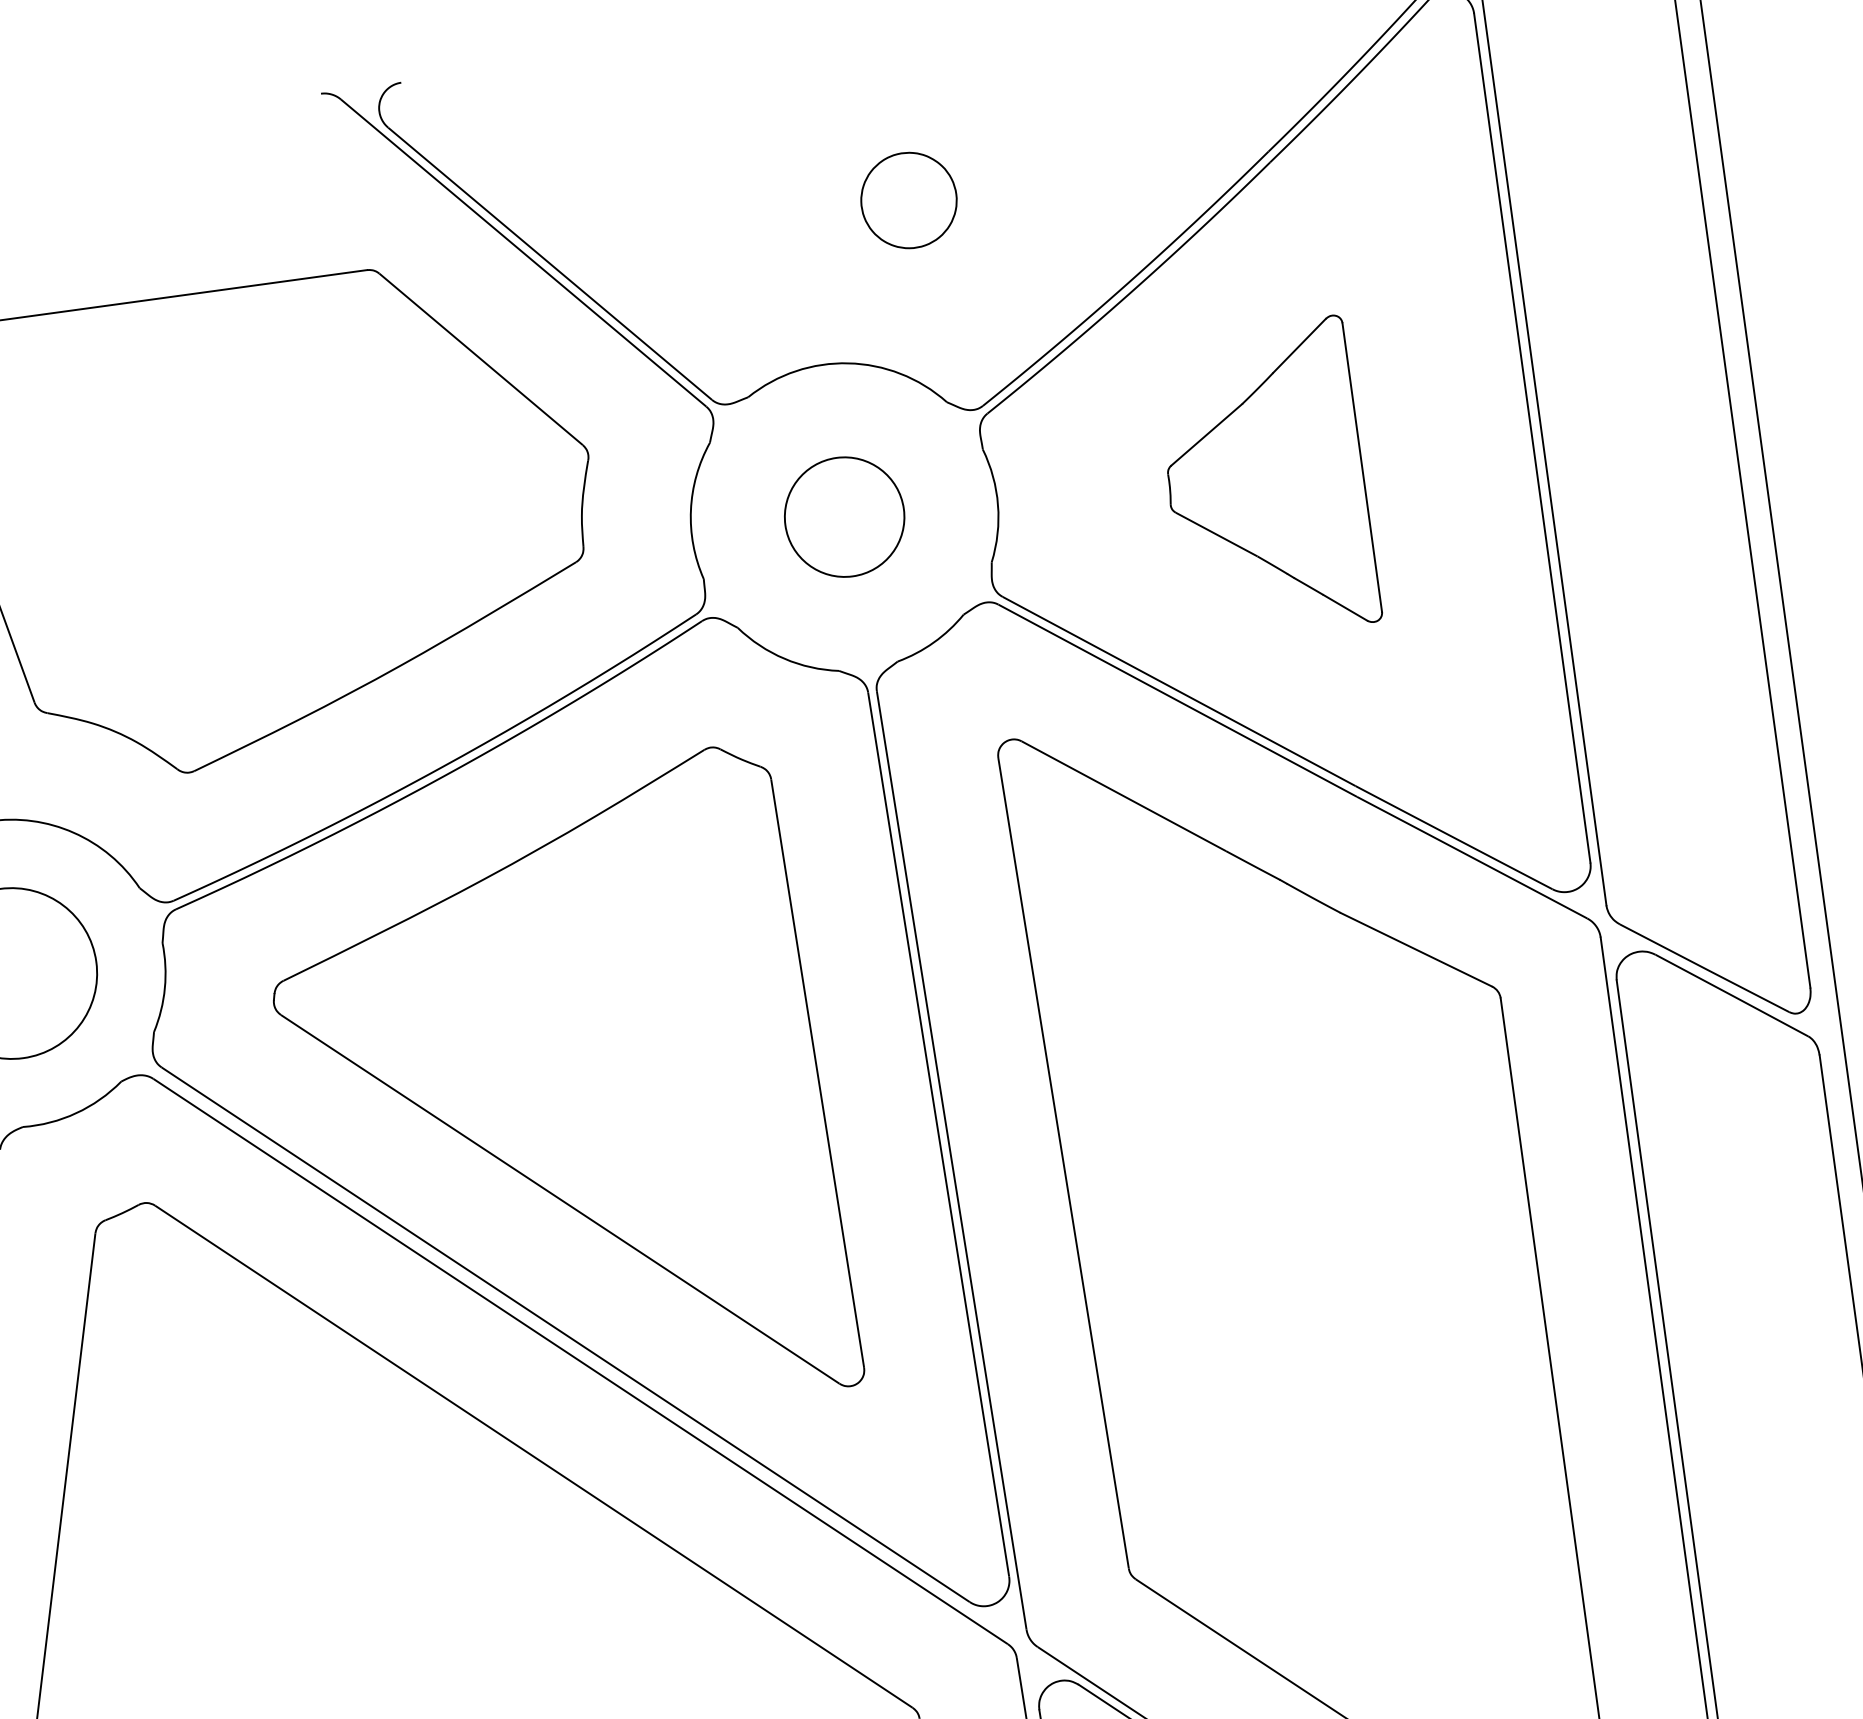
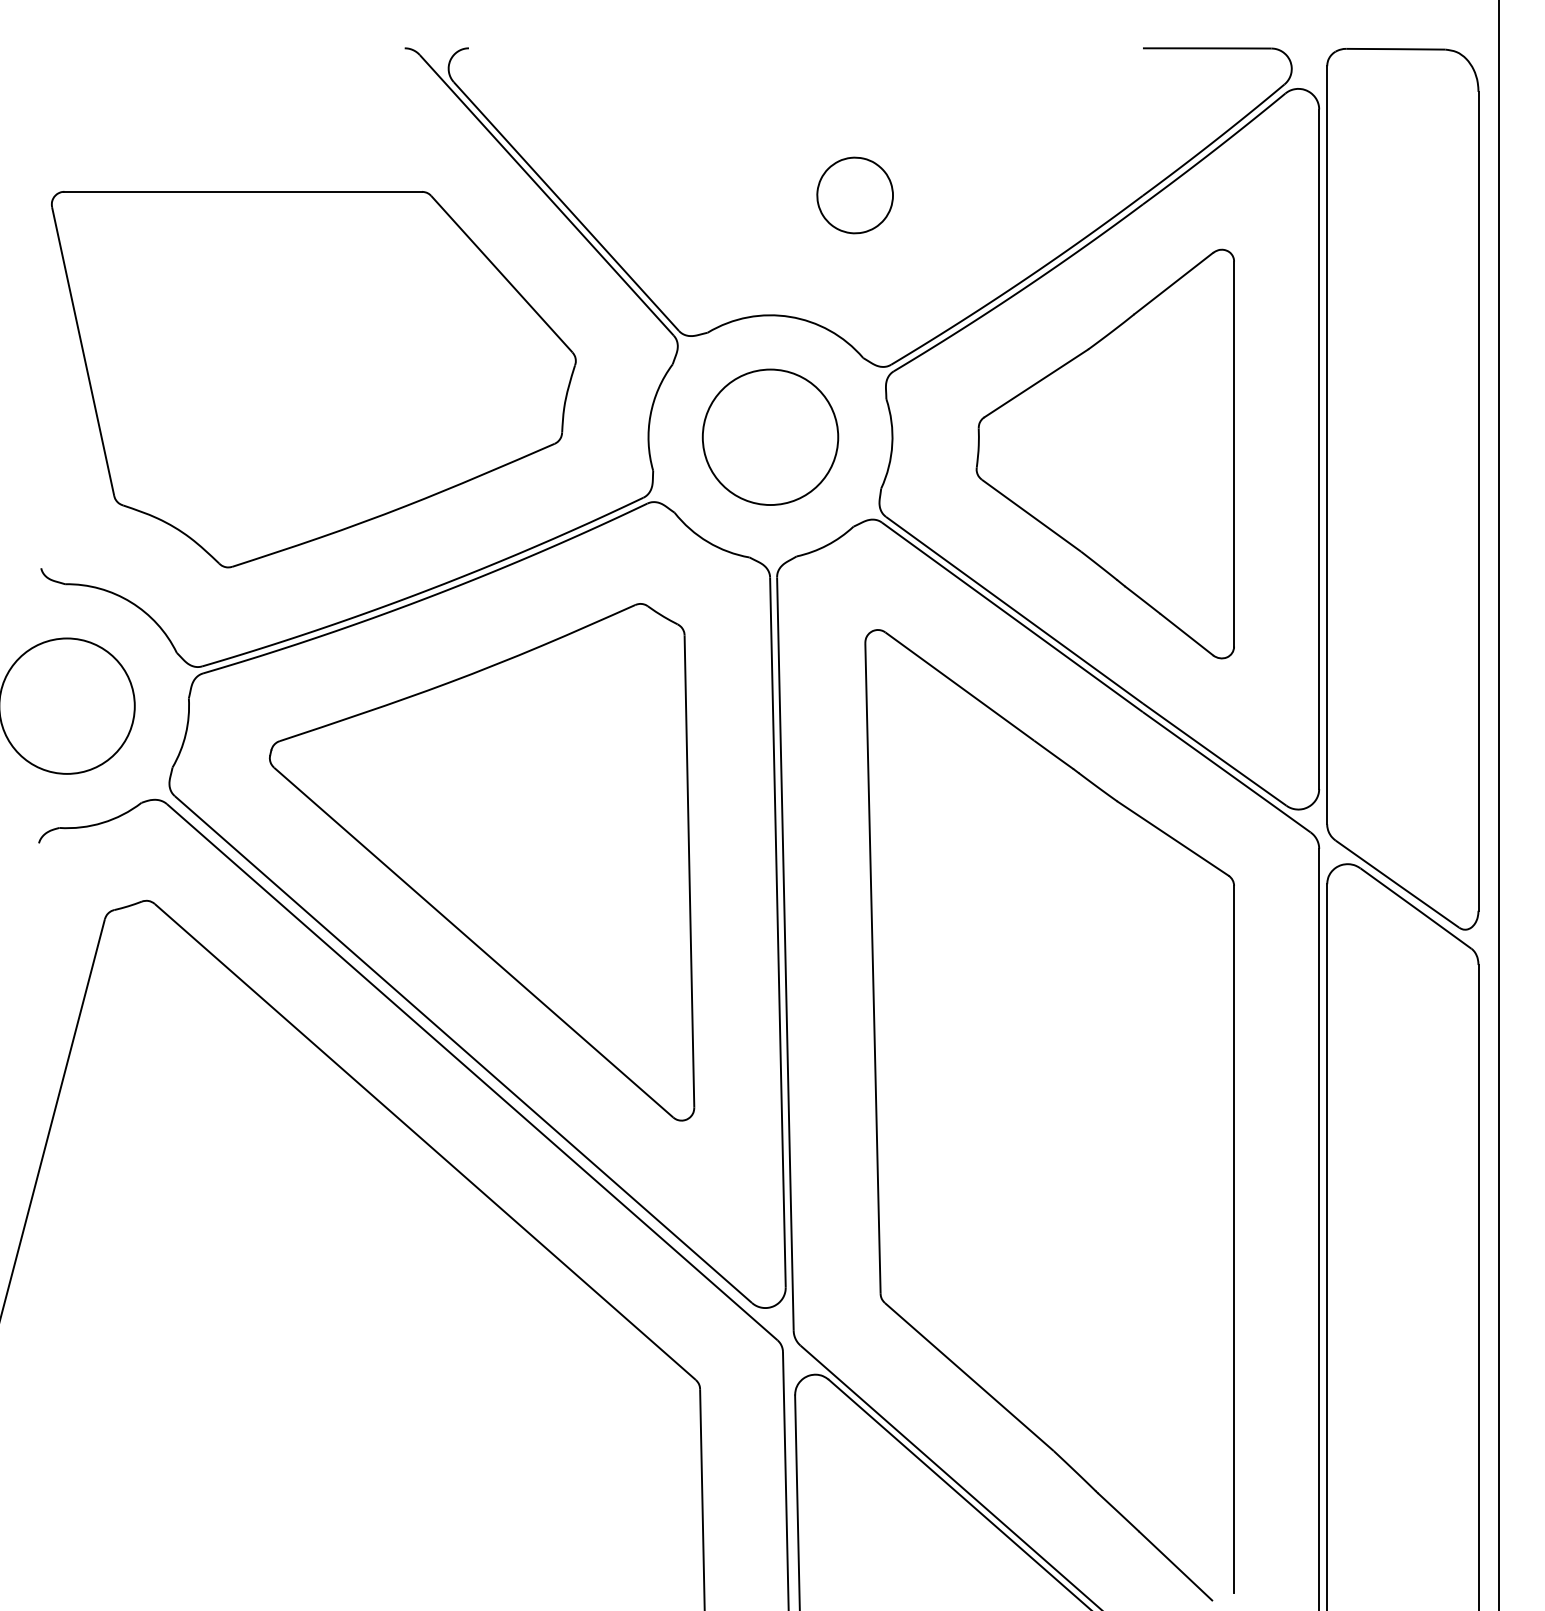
part: (1264, 480) -> (1104, 453), size x1.67
circle: (844, 517) -> (770, 437), size x1.43

